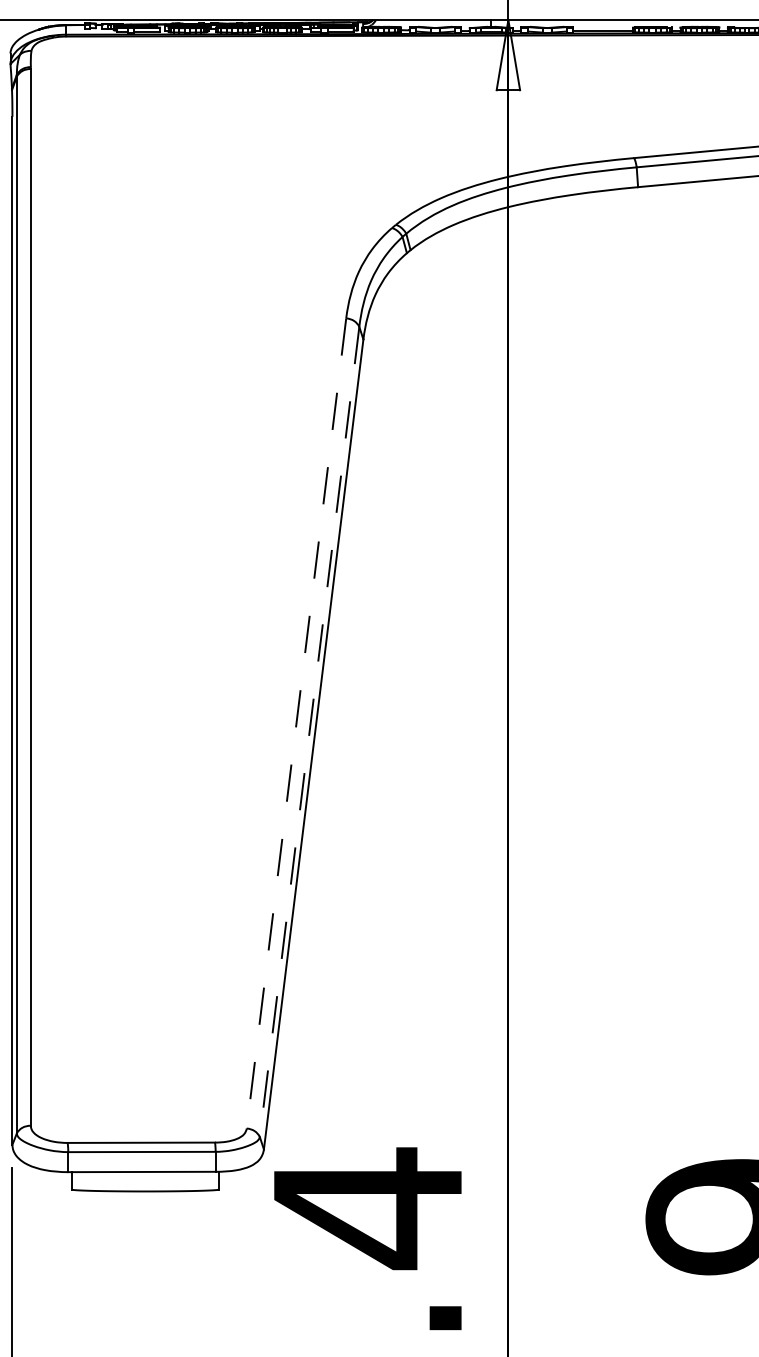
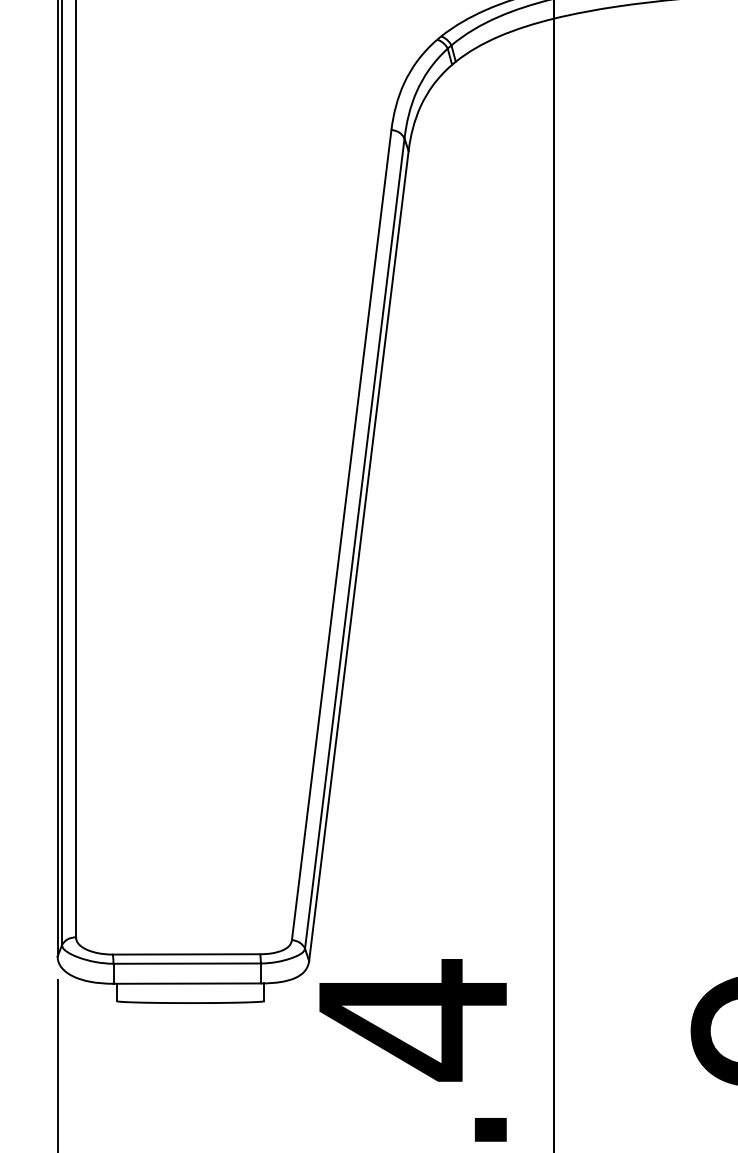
line: (296, 723) -> (341, 535), dashed -> solid
line: (309, 732) -> (354, 544), dashed -> solid

